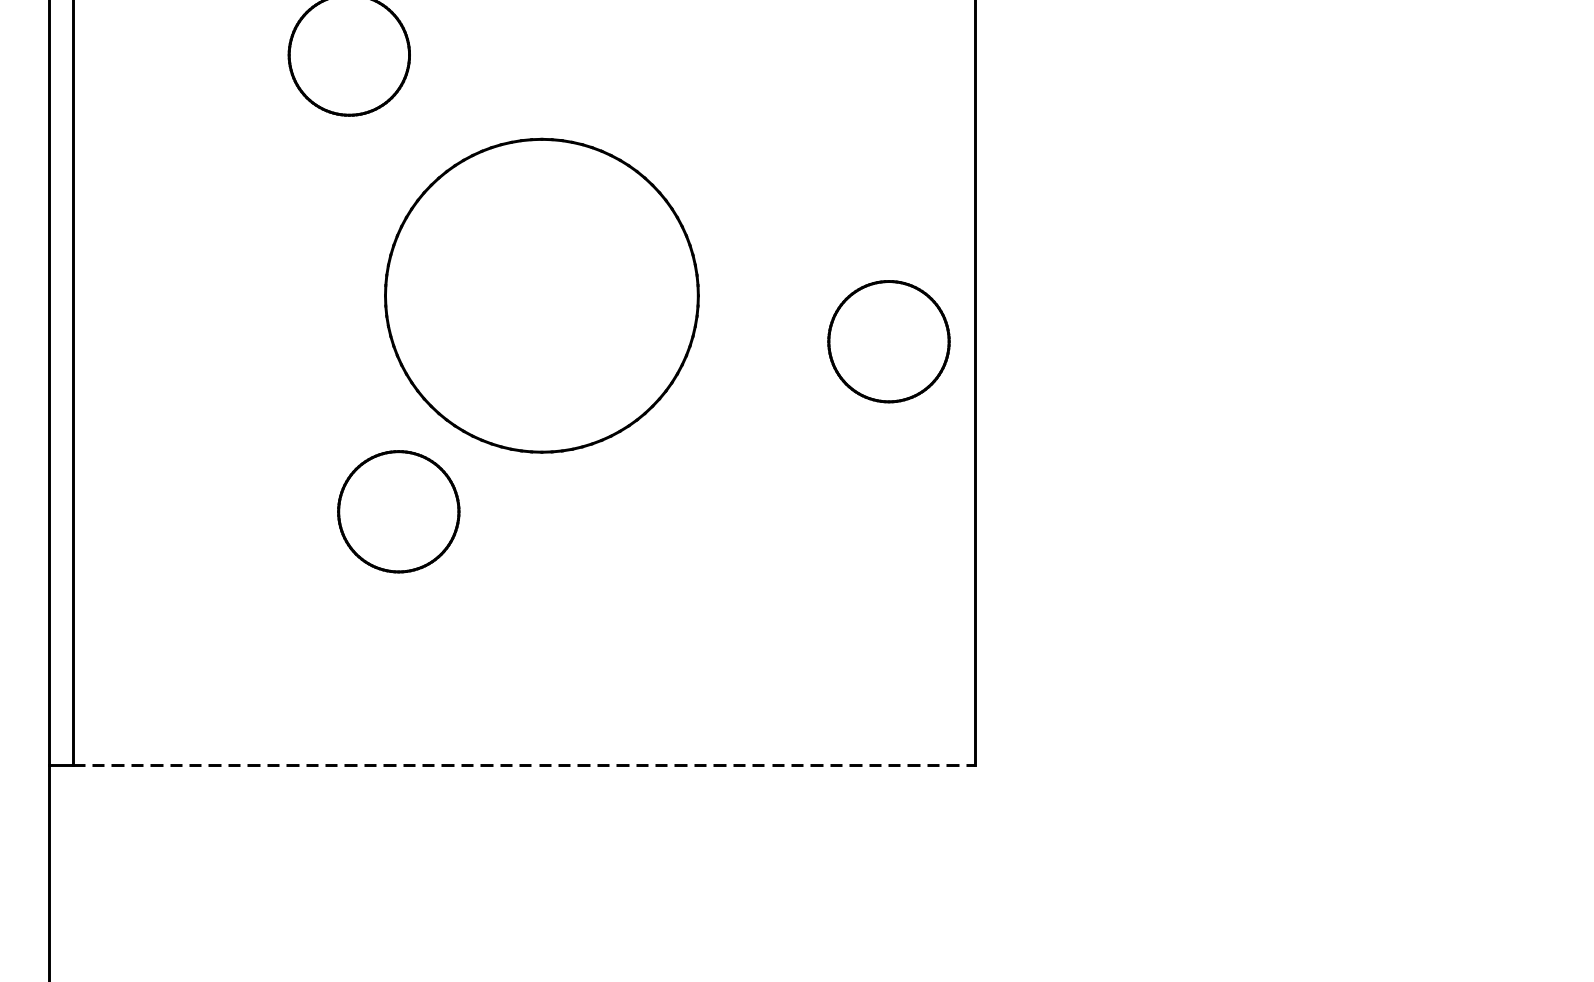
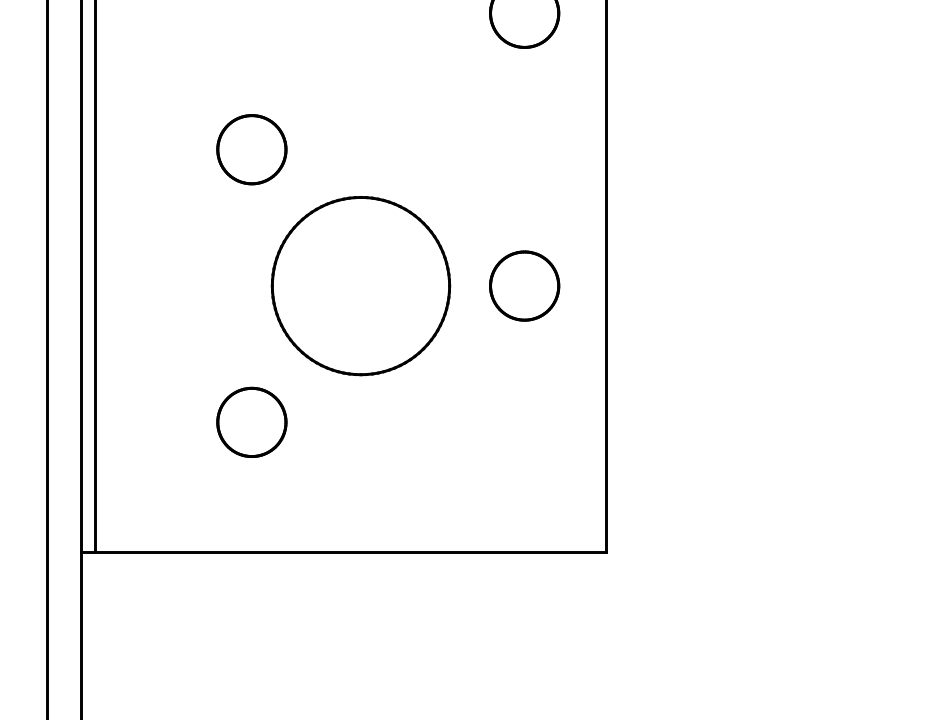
part: (888, 340) -> (524, 285), moved
part: (398, 510) -> (251, 421), moved
line: (523, 766) -> (350, 552), dashed -> solid

